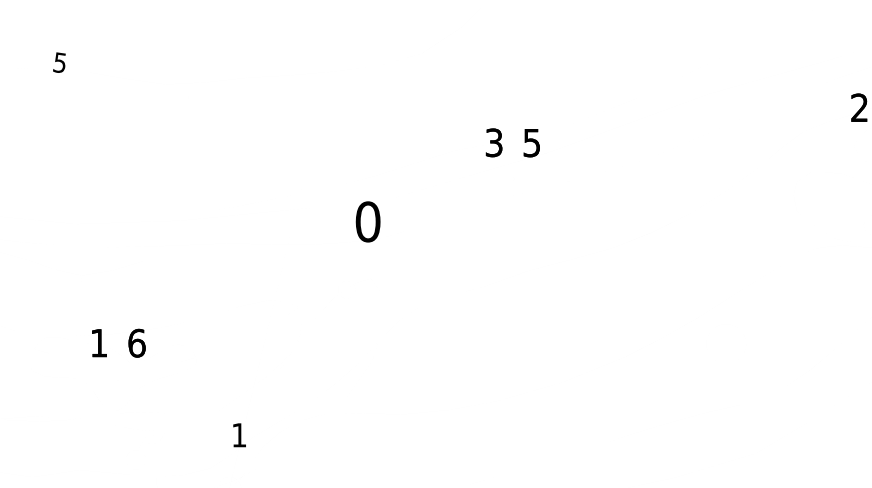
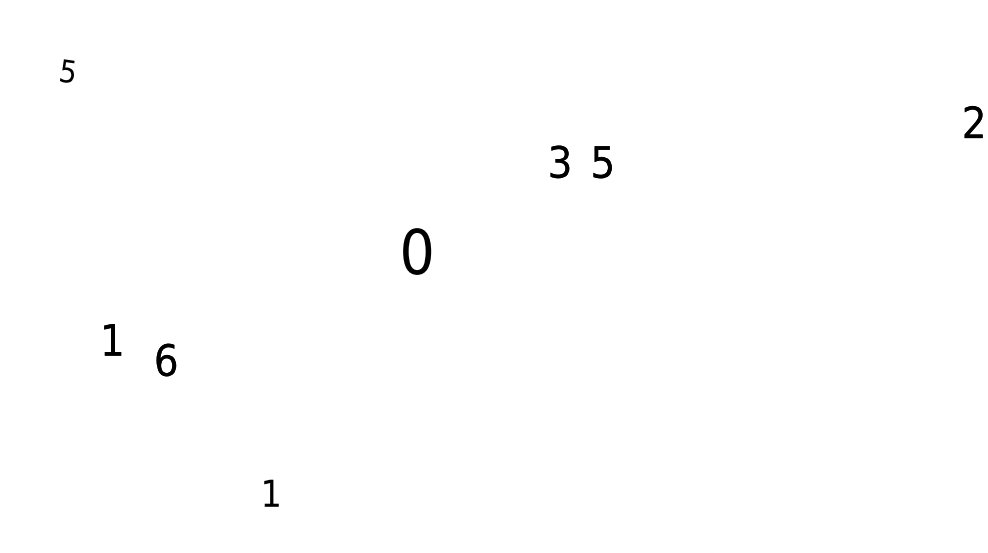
text: (99, 342) -> (112, 339), moved
text: (137, 342) -> (166, 359), moved

